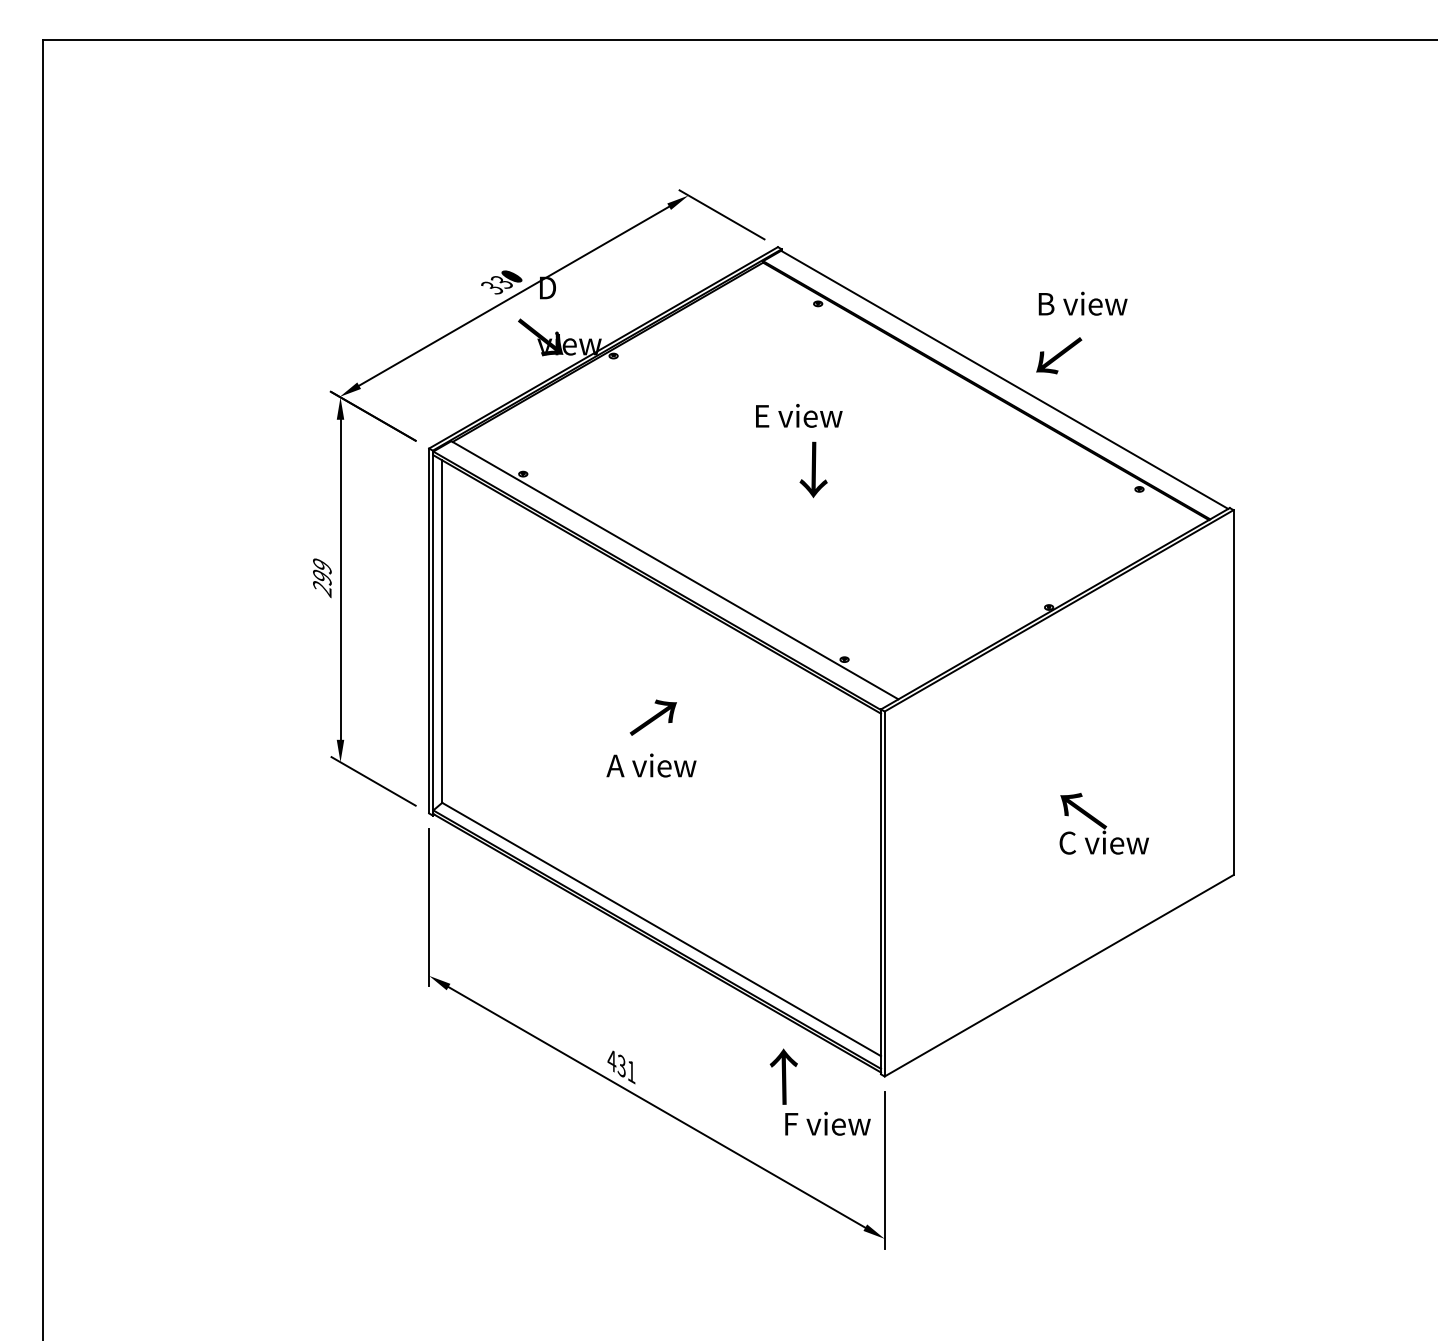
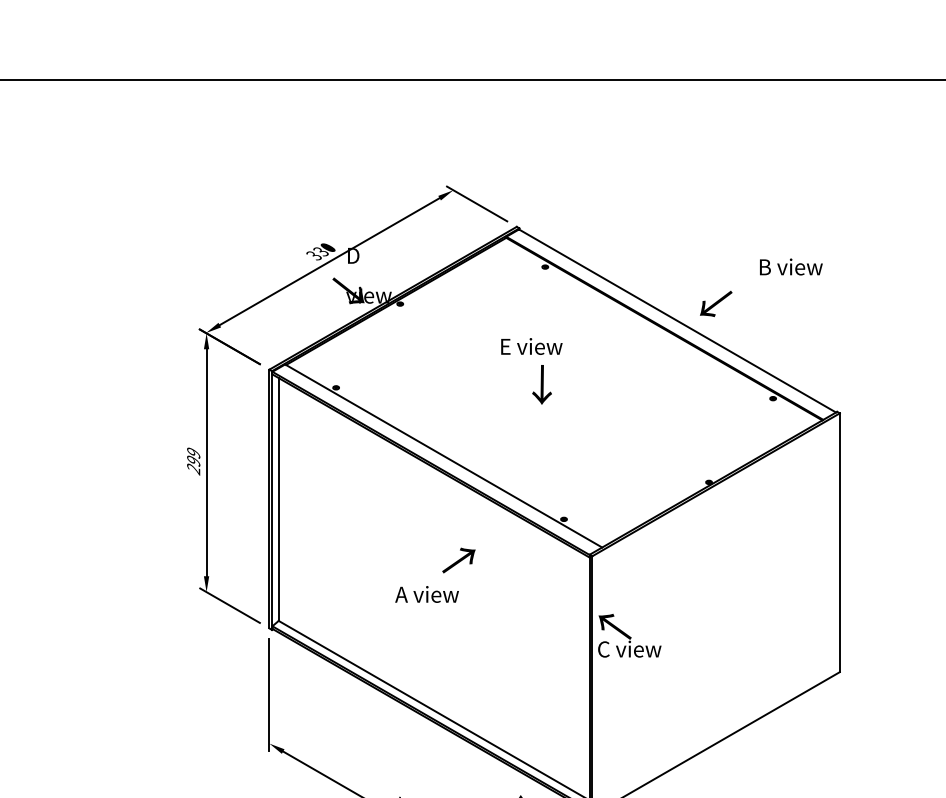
text: (1082, 303) -> (790, 266), moved
text: (652, 717) -> (458, 560), moved
text: (1103, 823) -> (629, 635), moved

